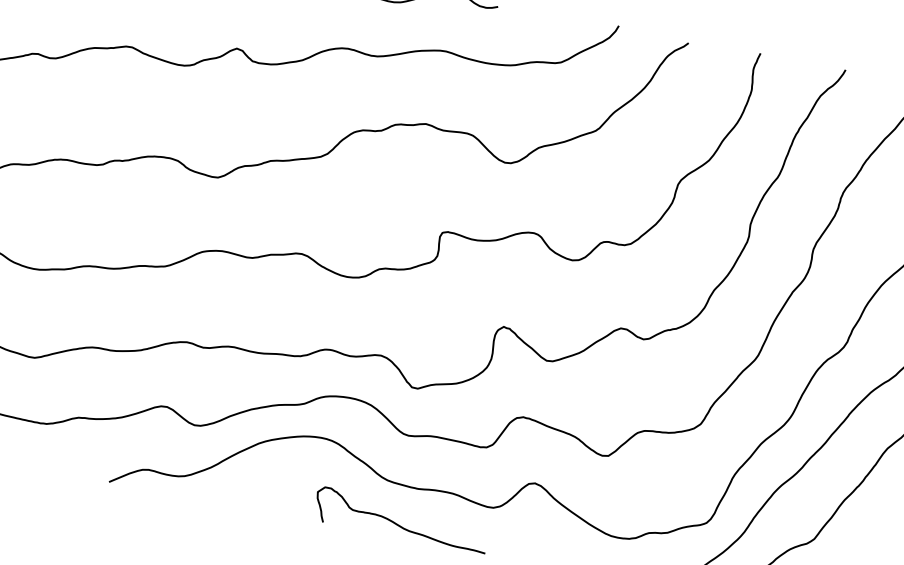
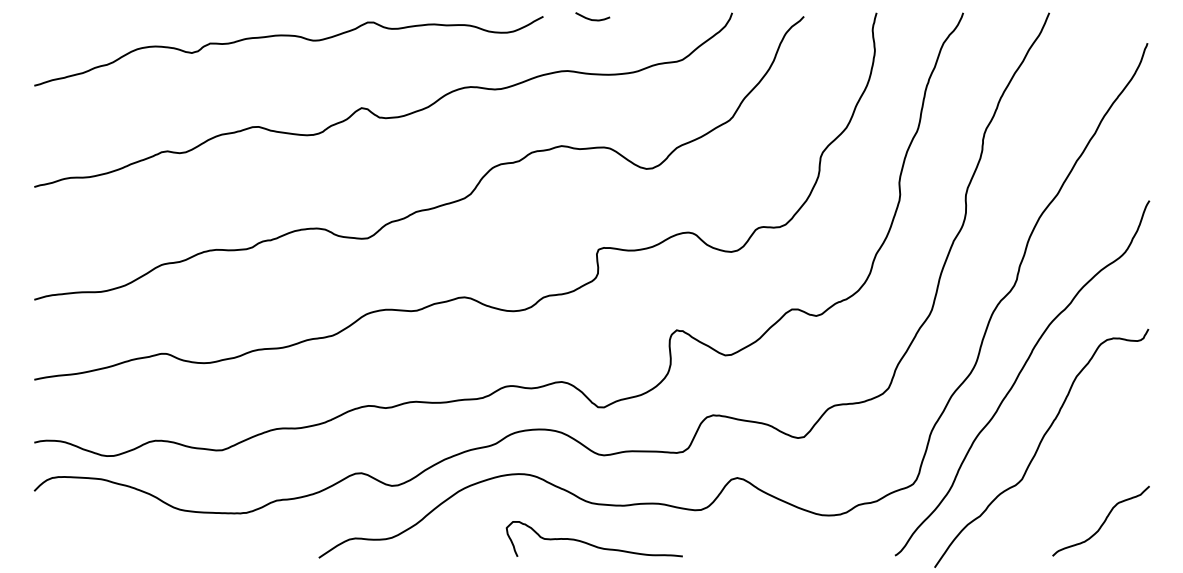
curve: (397, 523) -> (590, 543), moved

